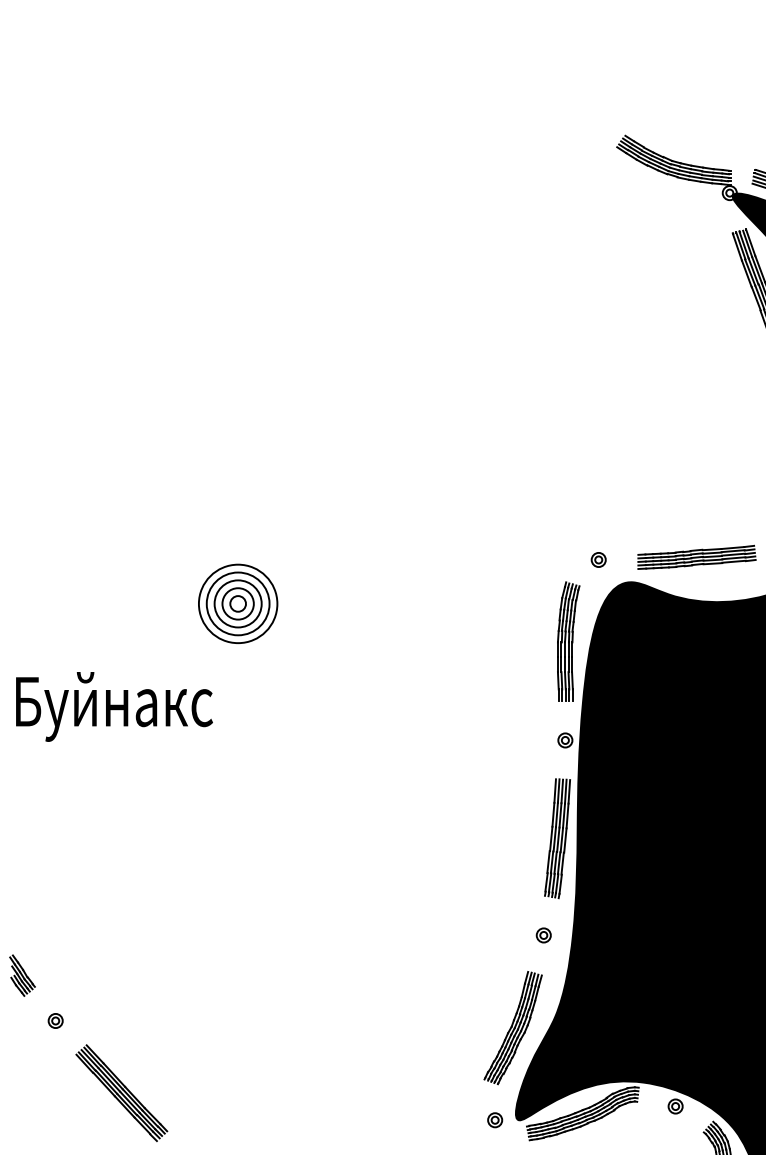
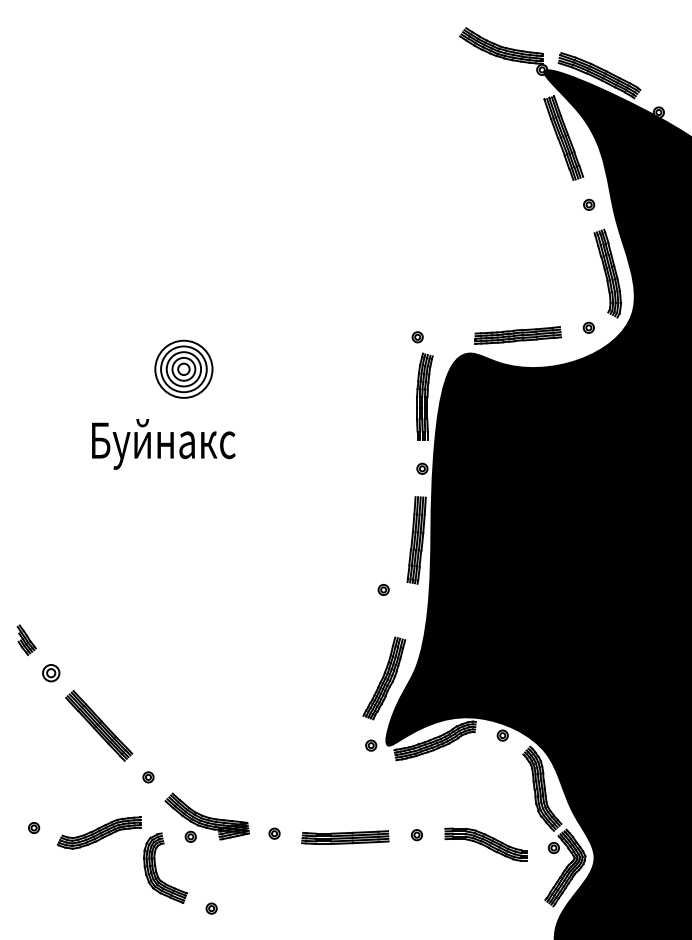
part: (598, 560) -> (417, 337), moved
text: (114, 707) -> (163, 444), moved
part: (543, 934) -> (383, 589), moved
part: (55, 1021) -> (50, 673), size x1.6

